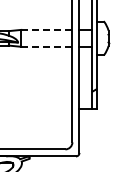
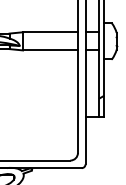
line: (46, 29) -> (50, 31), dashed -> solid
line: (46, 46) -> (50, 50), dashed -> solid

